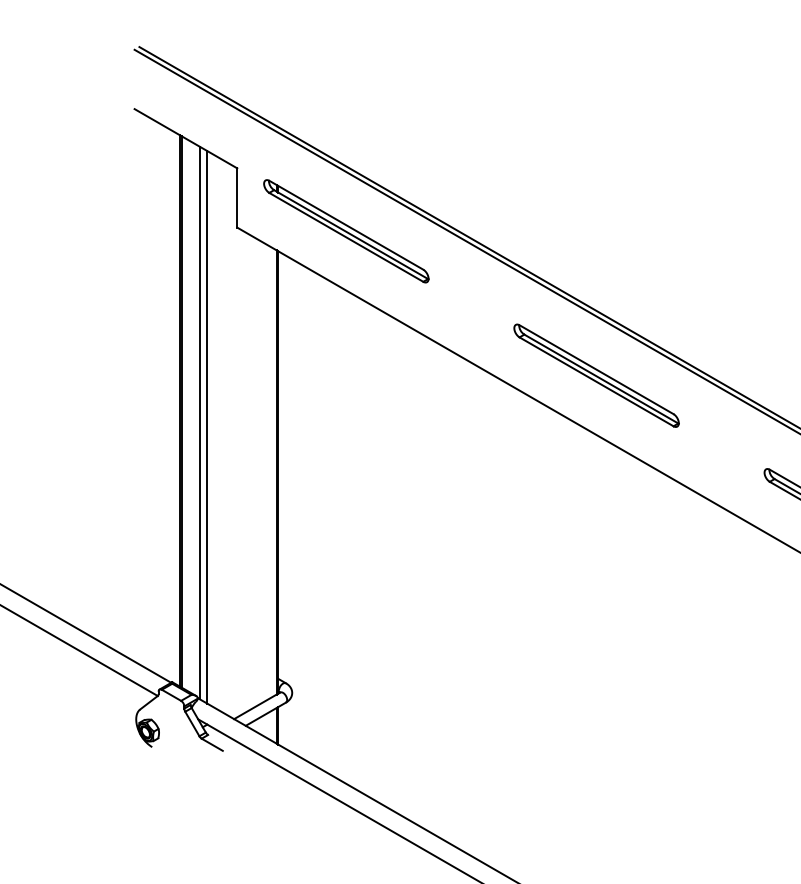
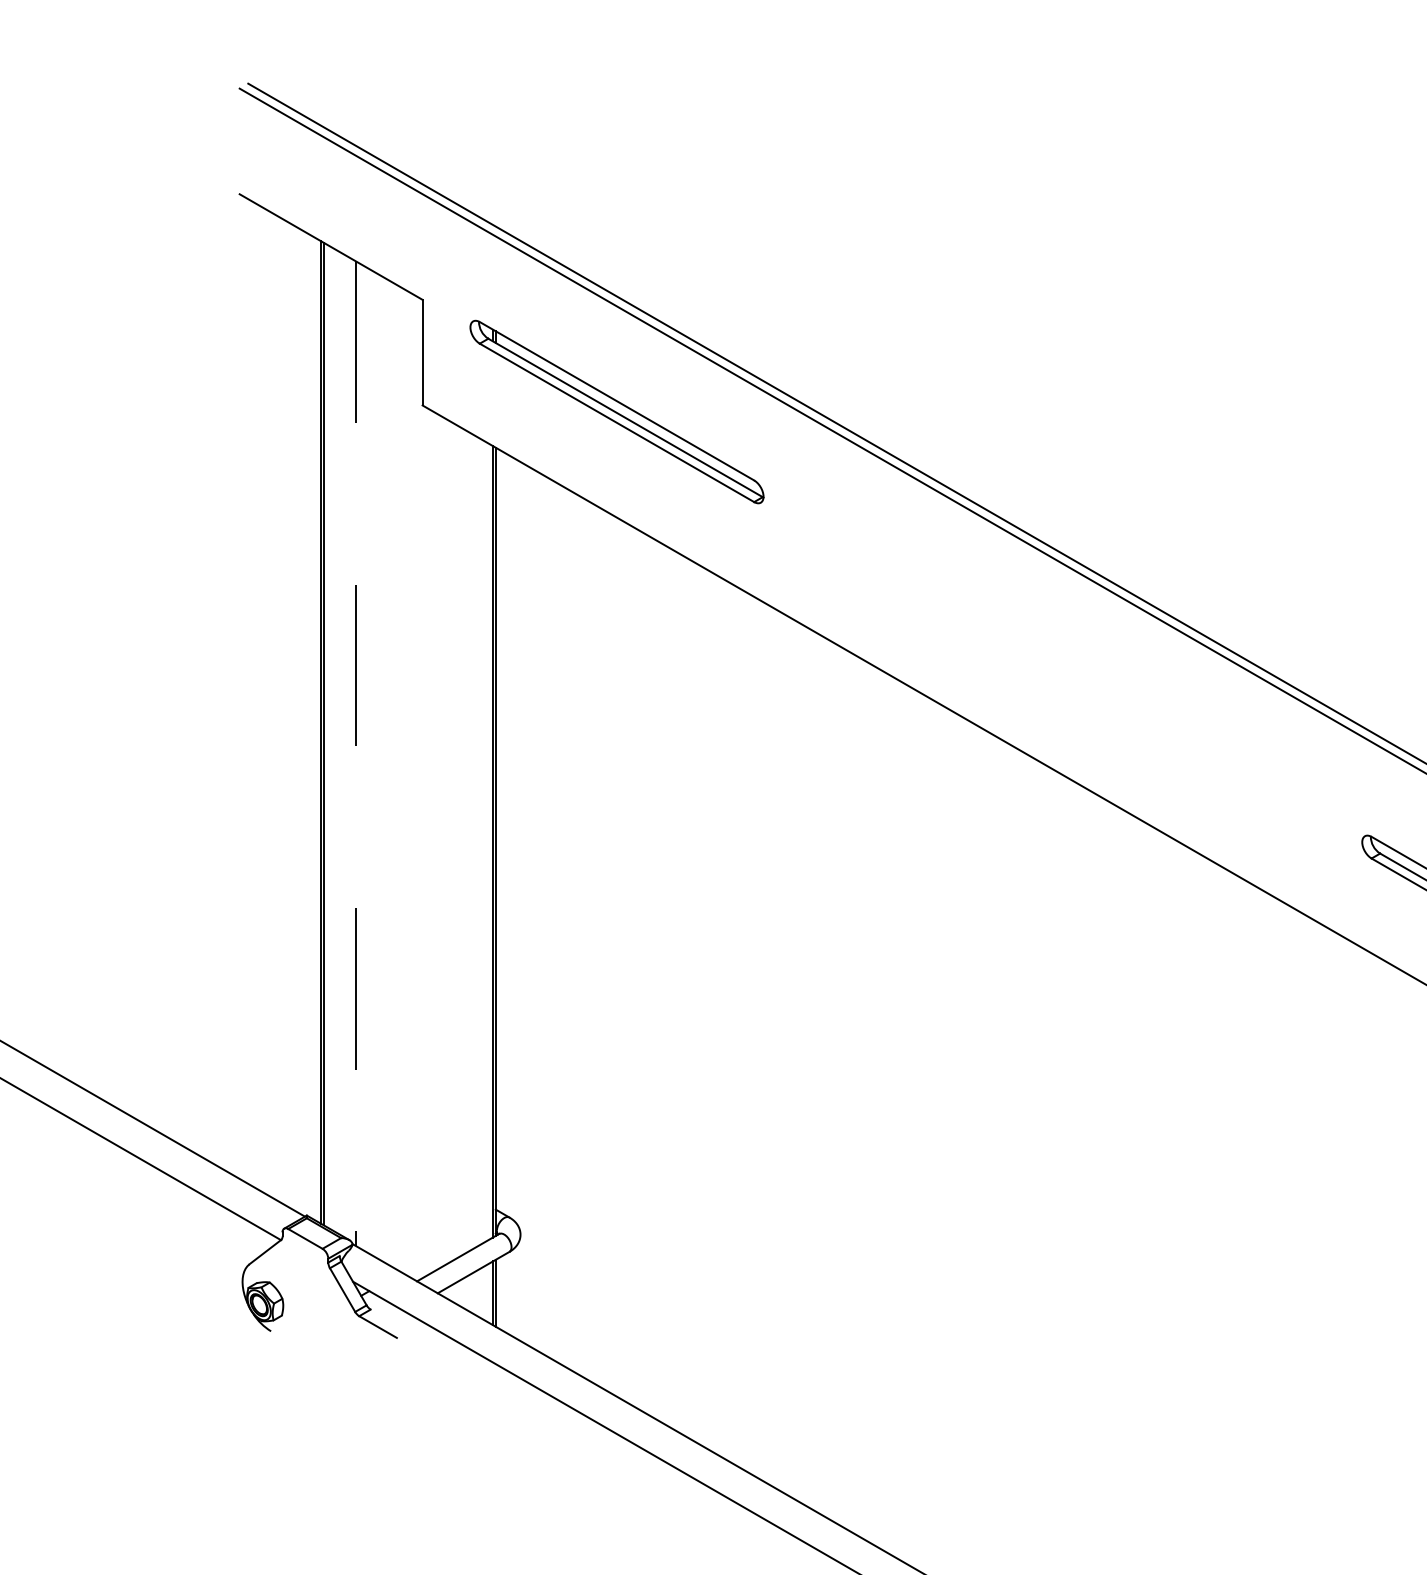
part: (596, 375) -> (1062, 668), removed
line: (199, 423) -> (355, 754), solid -> dashed
line: (207, 427) -> (369, 761), removed

